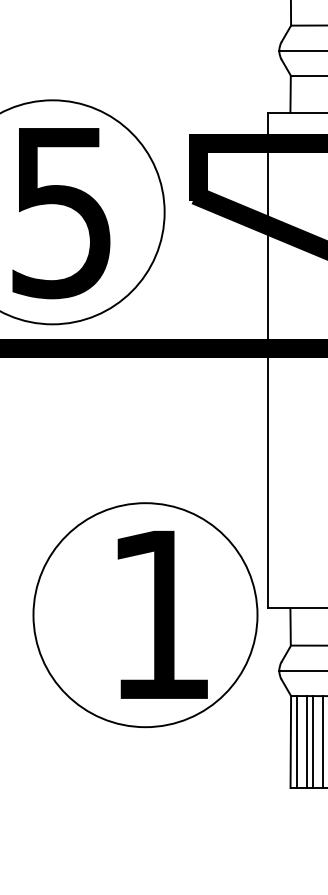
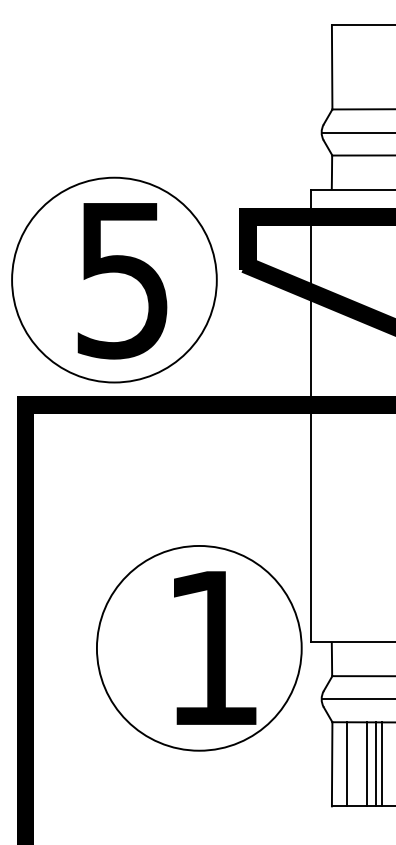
line: (296, 742) -> (337, 764), removed
line: (313, 742) -> (352, 764), removed
line: (322, 742) -> (361, 764), removed

